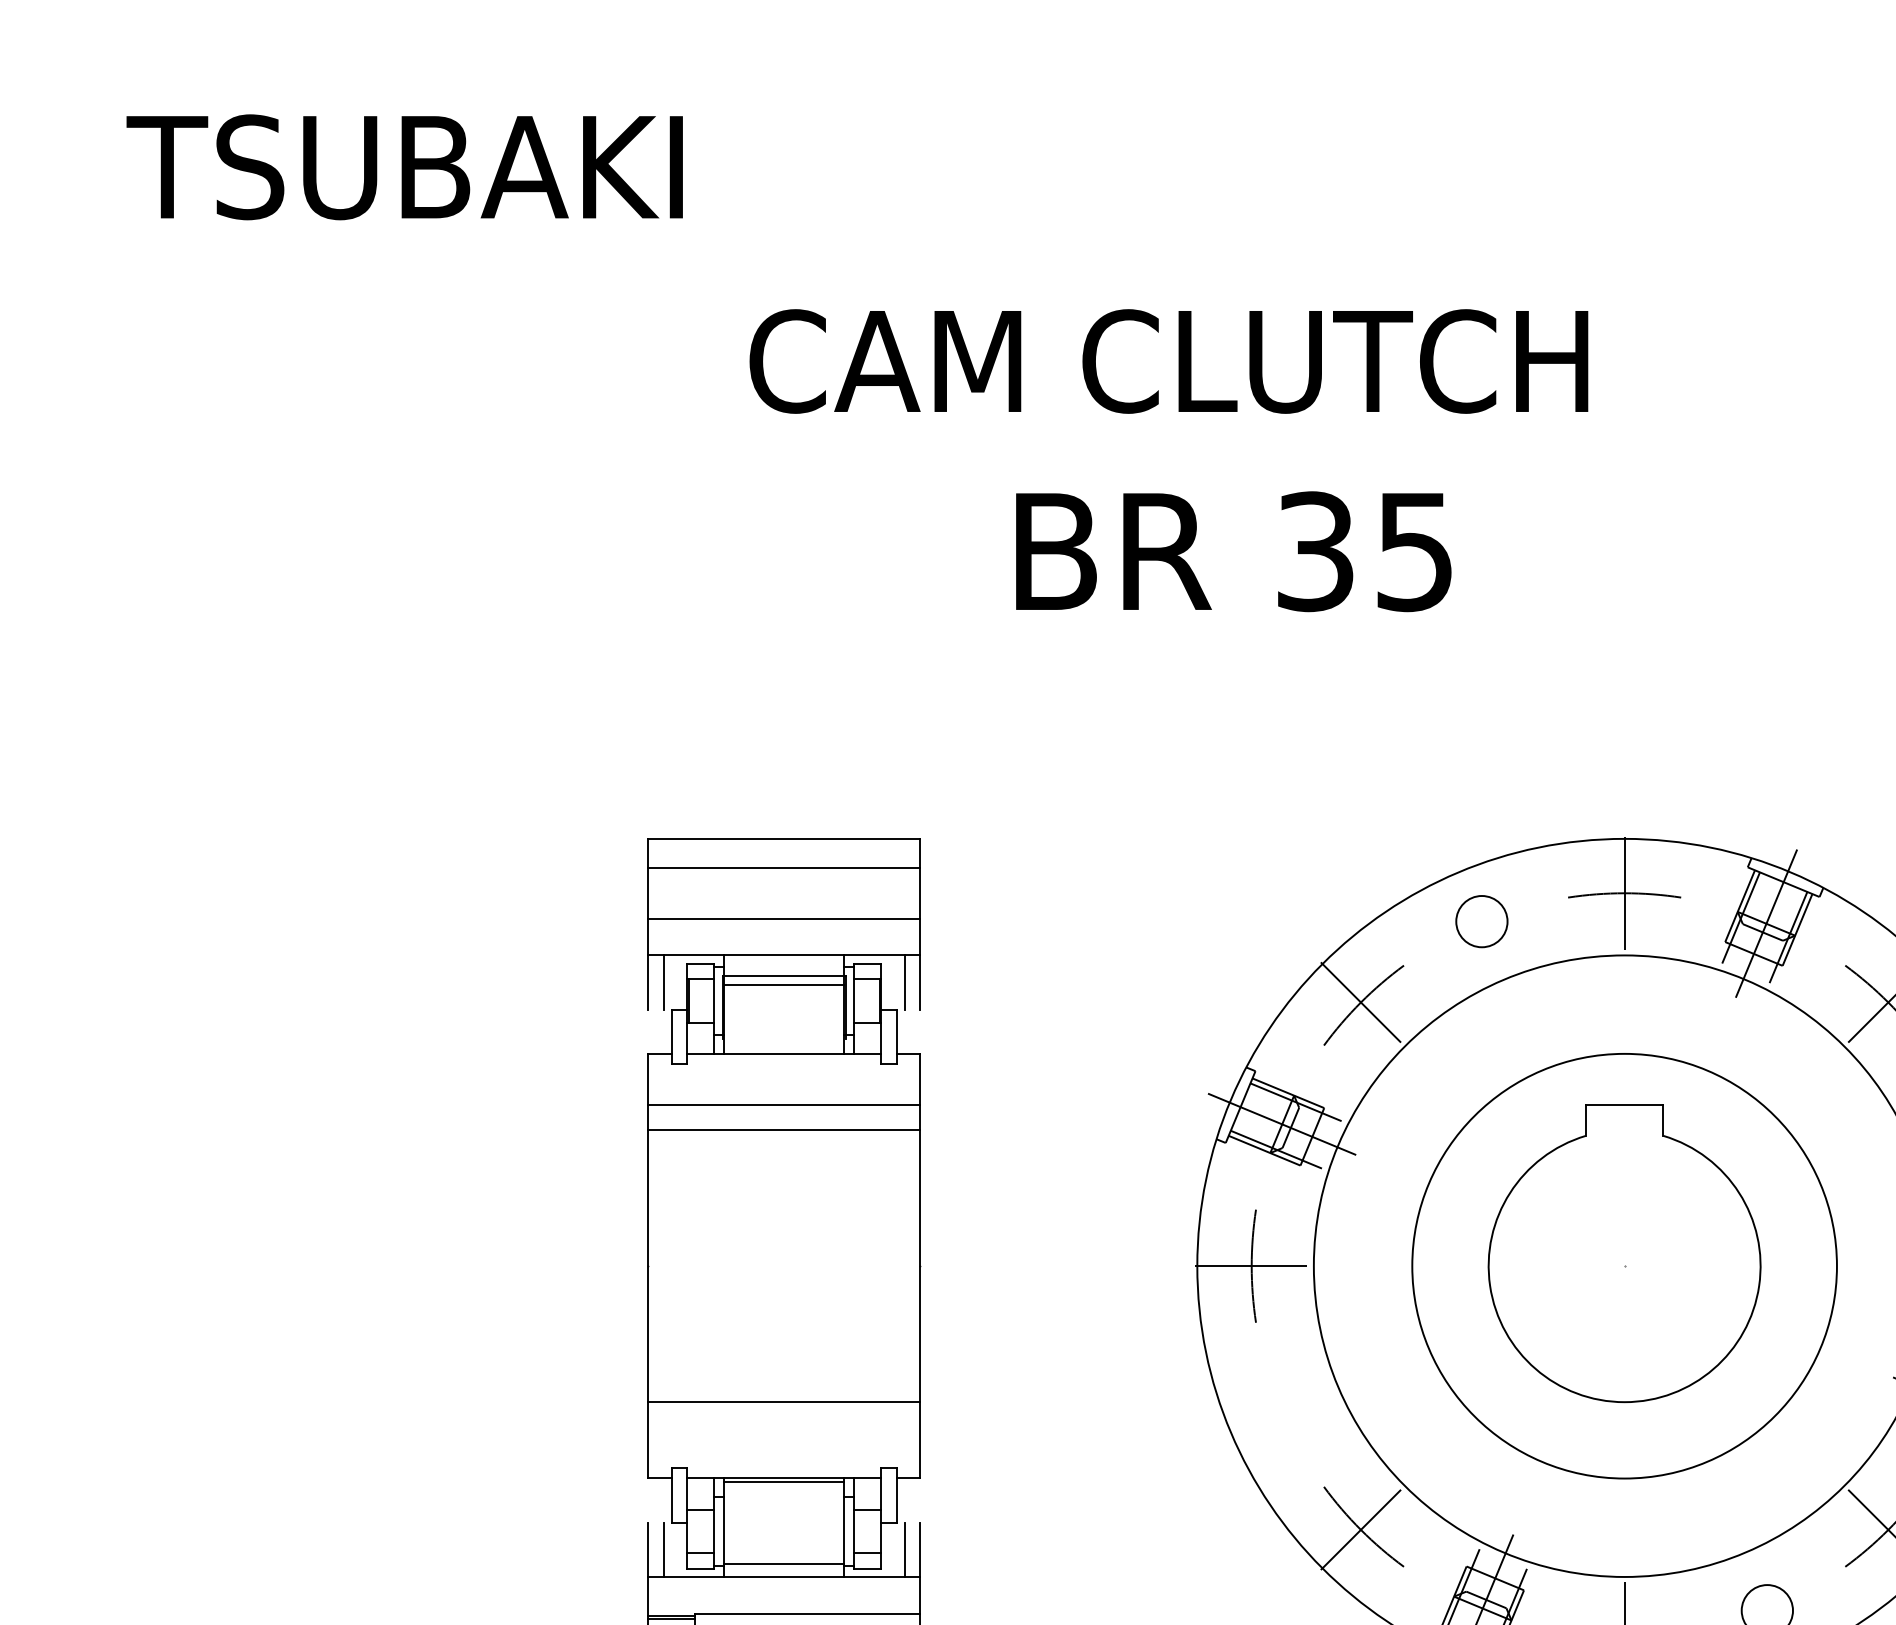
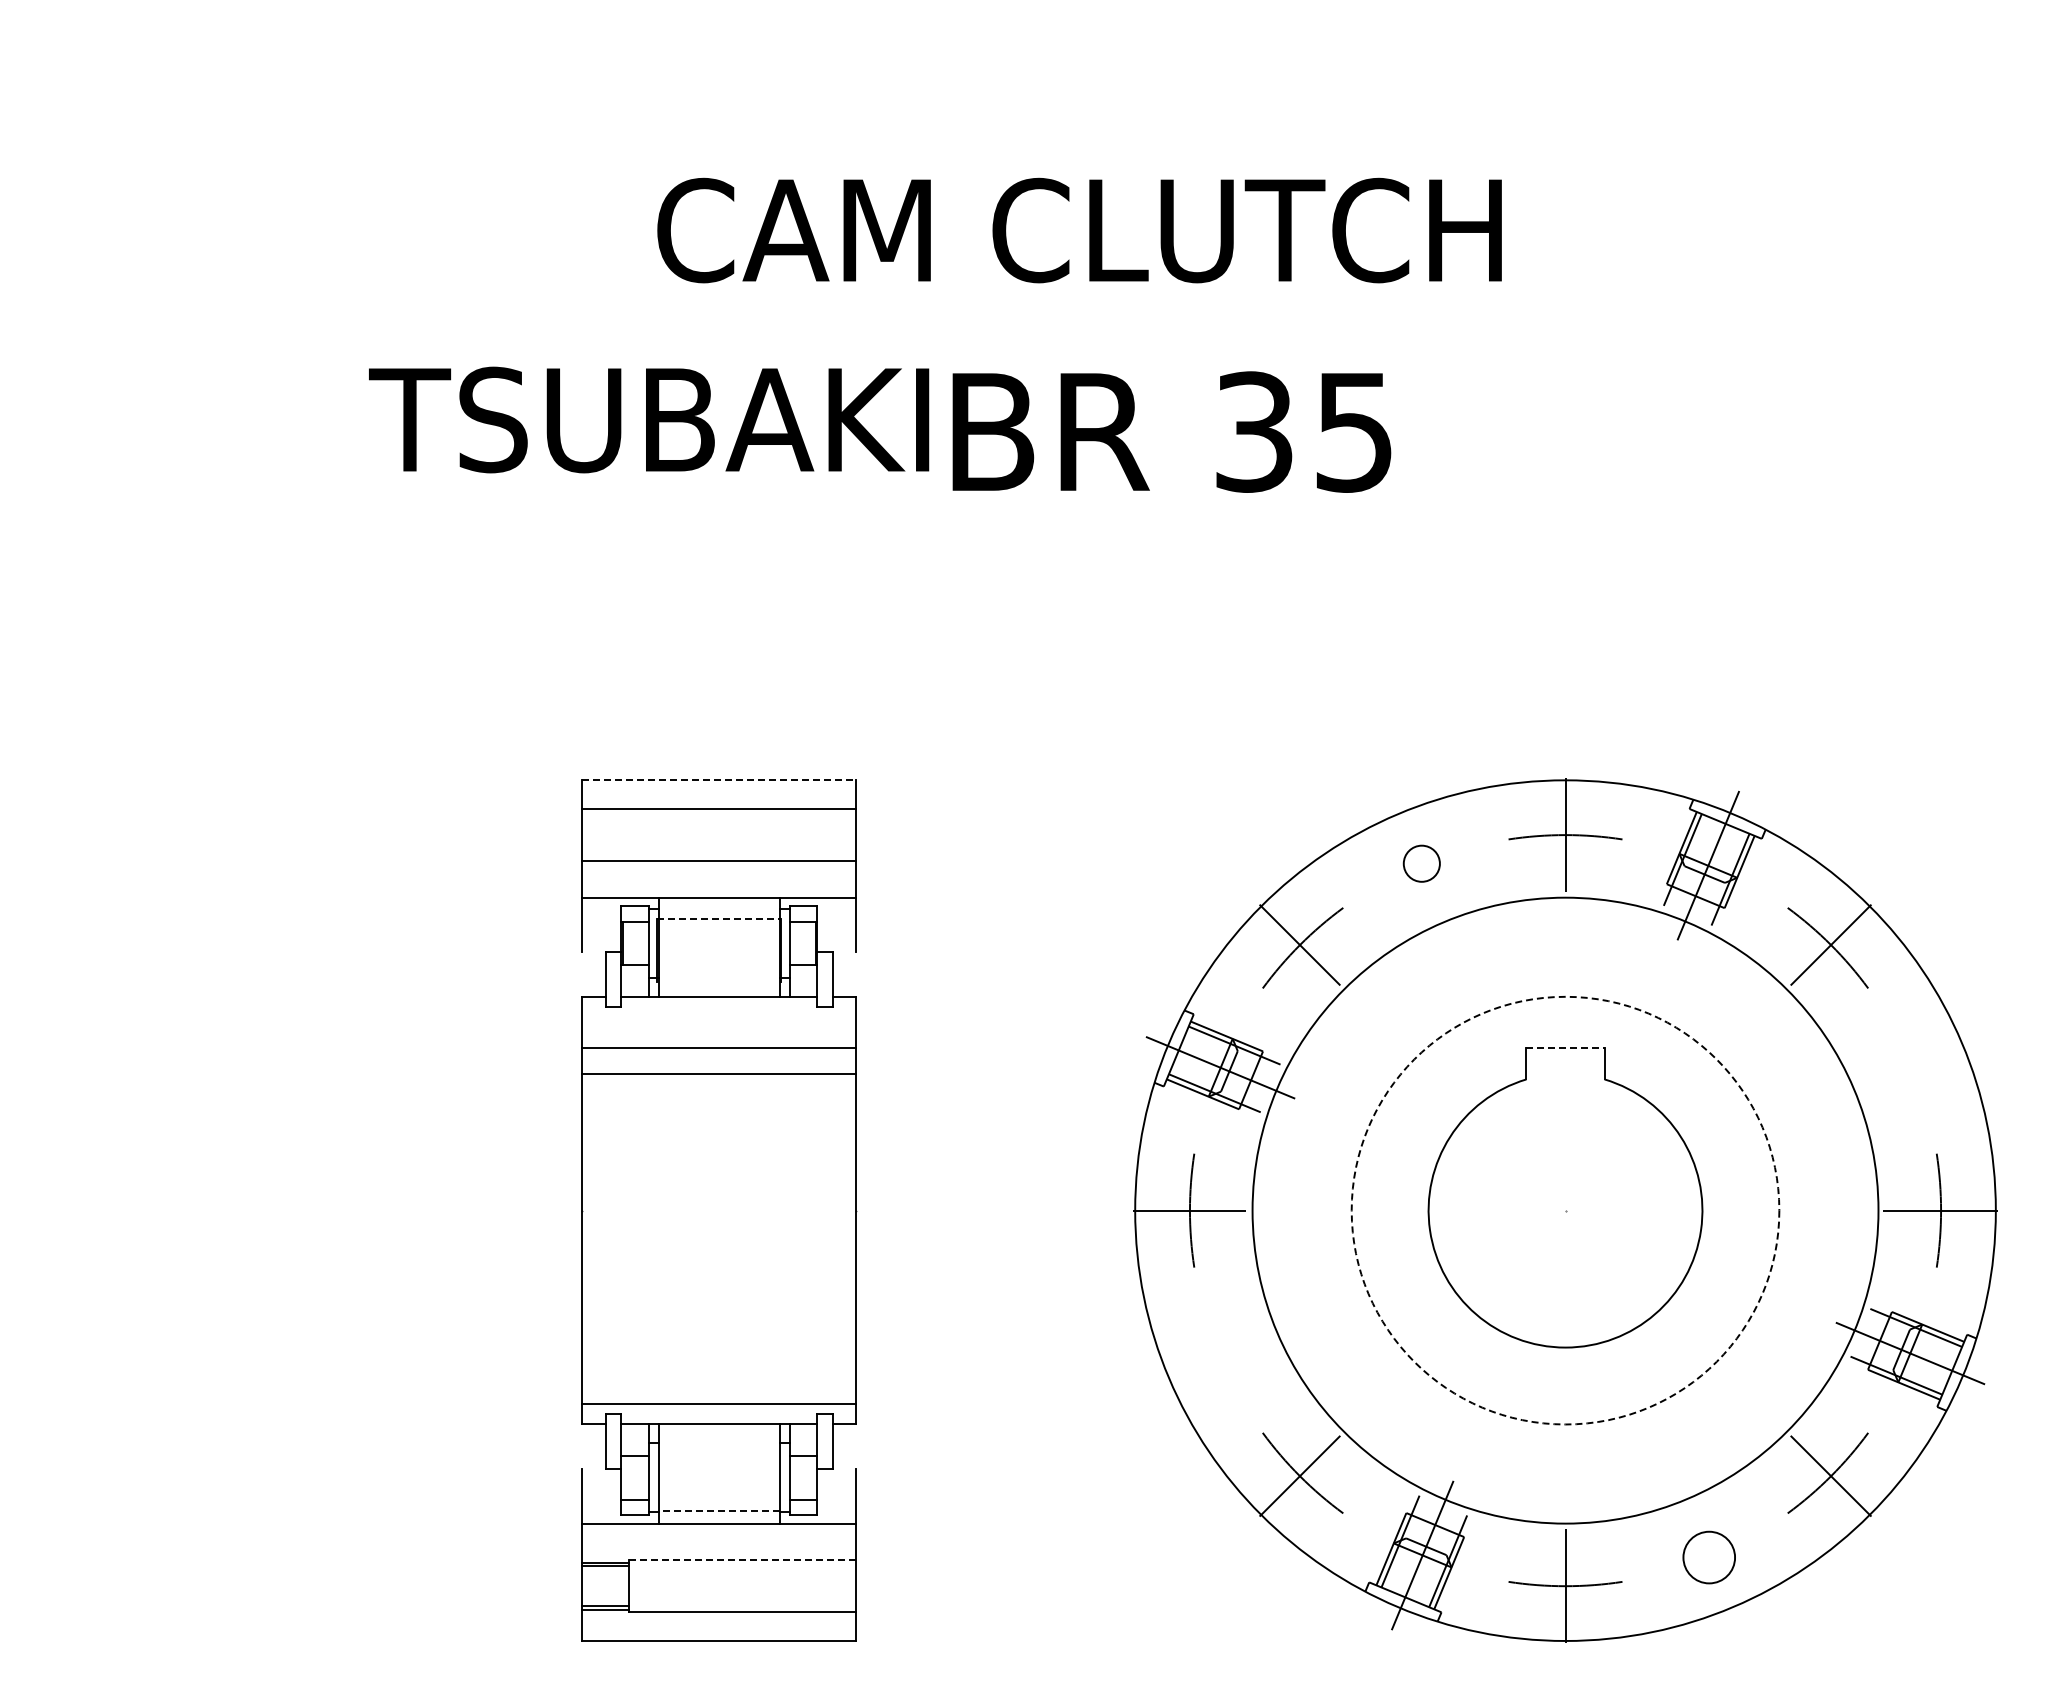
text: (405, 166) -> (649, 419), moved
text: (1168, 361) -> (1079, 230), moved
text: (1233, 551) -> (1171, 431), moved
line: (784, 839) -> (719, 780), solid -> dashed
circle: (1481, 921) -> (1421, 863), size x0.7
line: (784, 976) -> (719, 918), solid -> dashed
line: (664, 982) -> (598, 924), removed
line: (904, 982) -> (840, 924), removed
line: (784, 985) -> (719, 927), removed
line: (1625, 1104) -> (1566, 1047), solid -> dashed
circle: (1624, 1266) -> (1565, 1210), solid -> dashed
line: (784, 1402) -> (719, 1403), moved
line: (784, 1481) -> (719, 1427), removed
line: (664, 1549) -> (598, 1495), removed
line: (904, 1549) -> (840, 1495), removed
line: (783, 1564) -> (718, 1511), solid -> dashed
line: (808, 1613) -> (743, 1560), solid -> dashed

